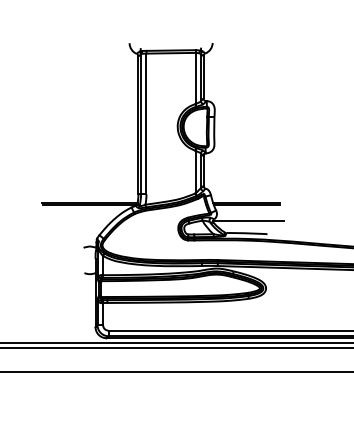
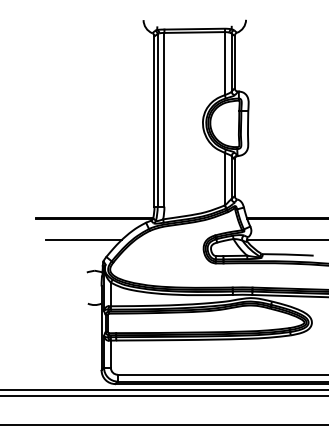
line: (81, 221) -> (84, 240), added

